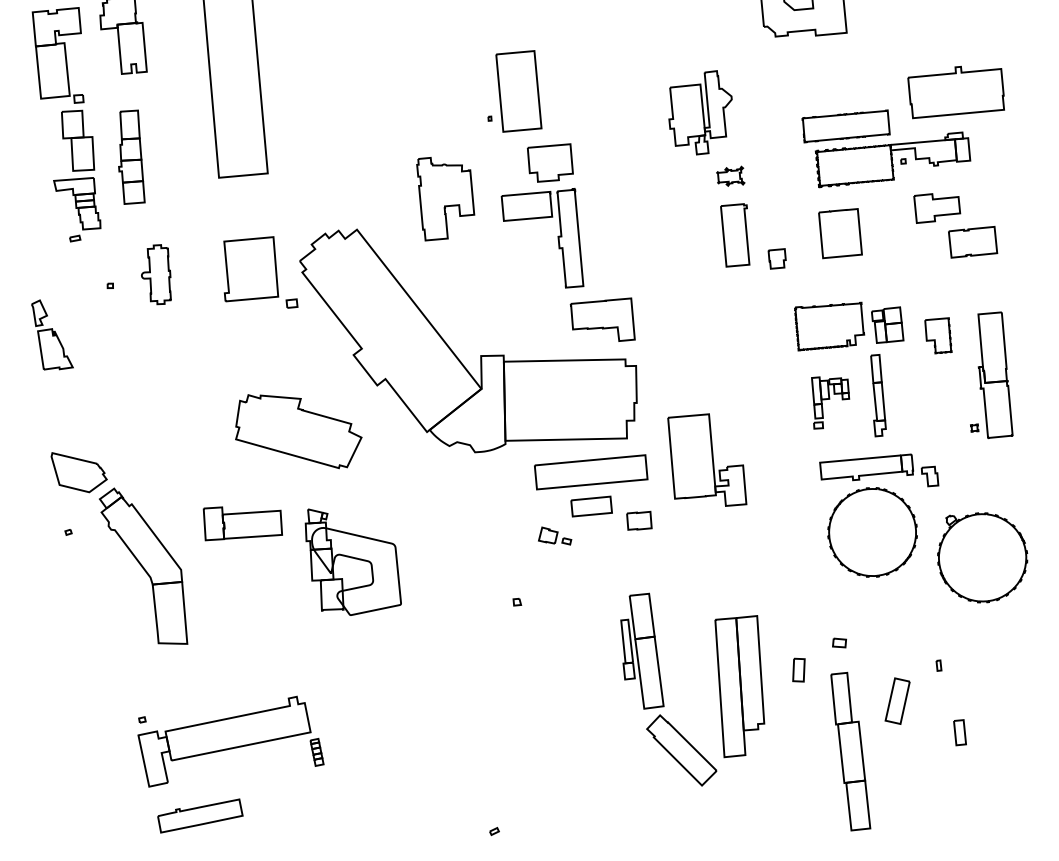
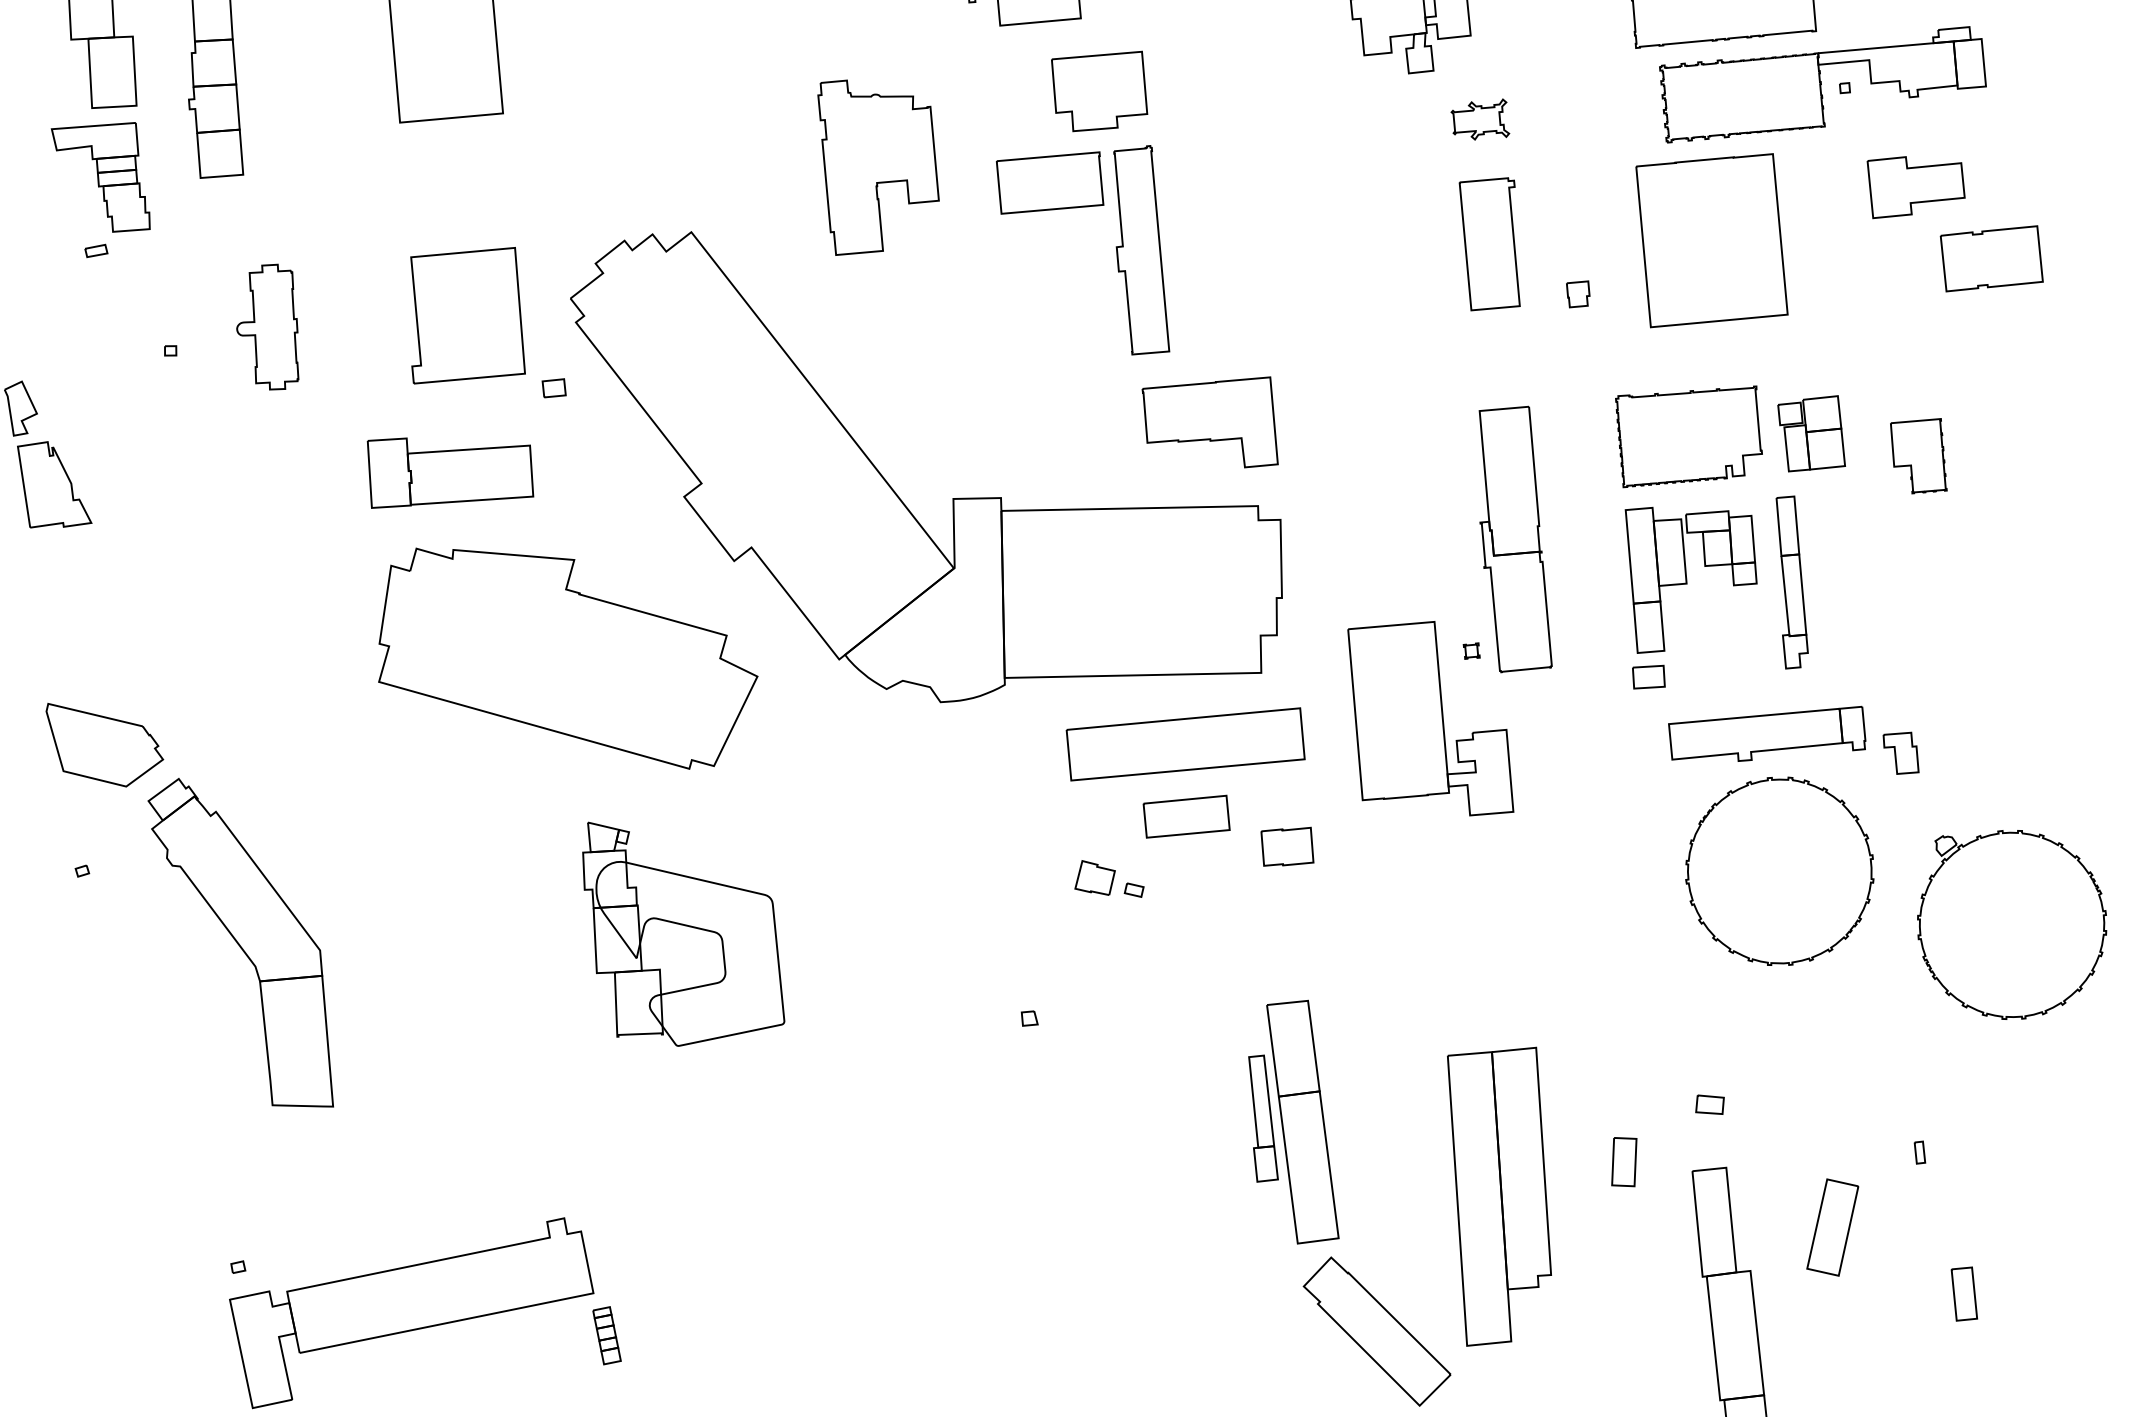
part: (840, 233) -> (1712, 240), size x1.67
part: (776, 259) -> (1576, 295), size x0.62
part: (991, 375) -> (1507, 540), moved
part: (830, 402) -> (1690, 597), size x1.67
part: (298, 431) -> (567, 658), size x1.43
part: (242, 523) -> (449, 472), moved

